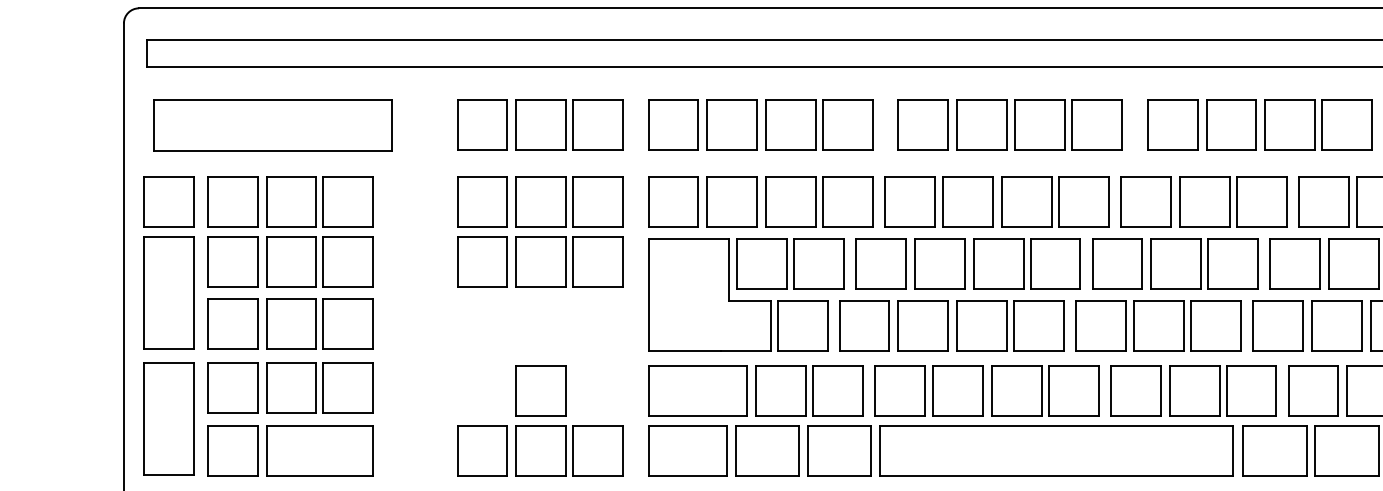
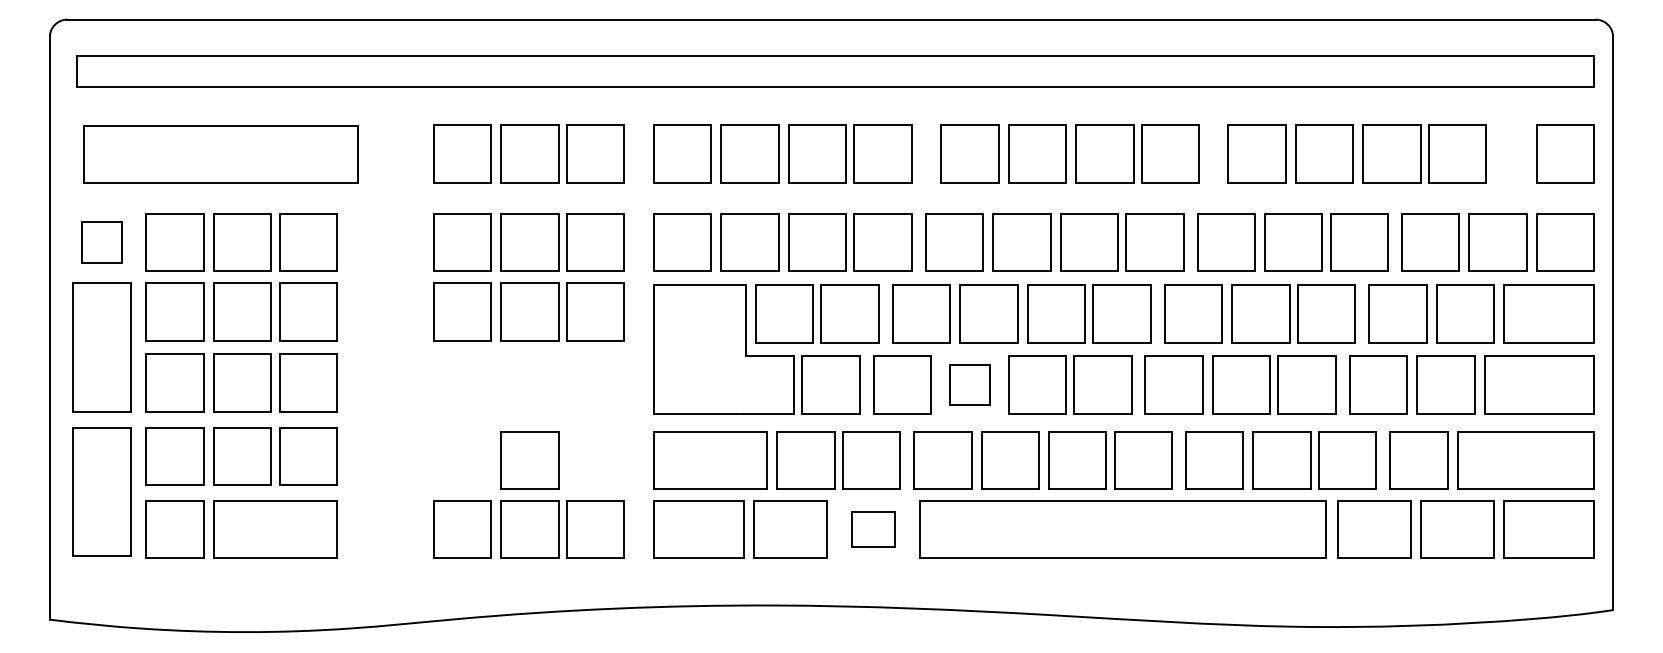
part: (168, 201) -> (101, 242), size x0.7
part: (922, 325) -> (969, 384), size x0.7
part: (839, 451) -> (873, 529), size x0.6

